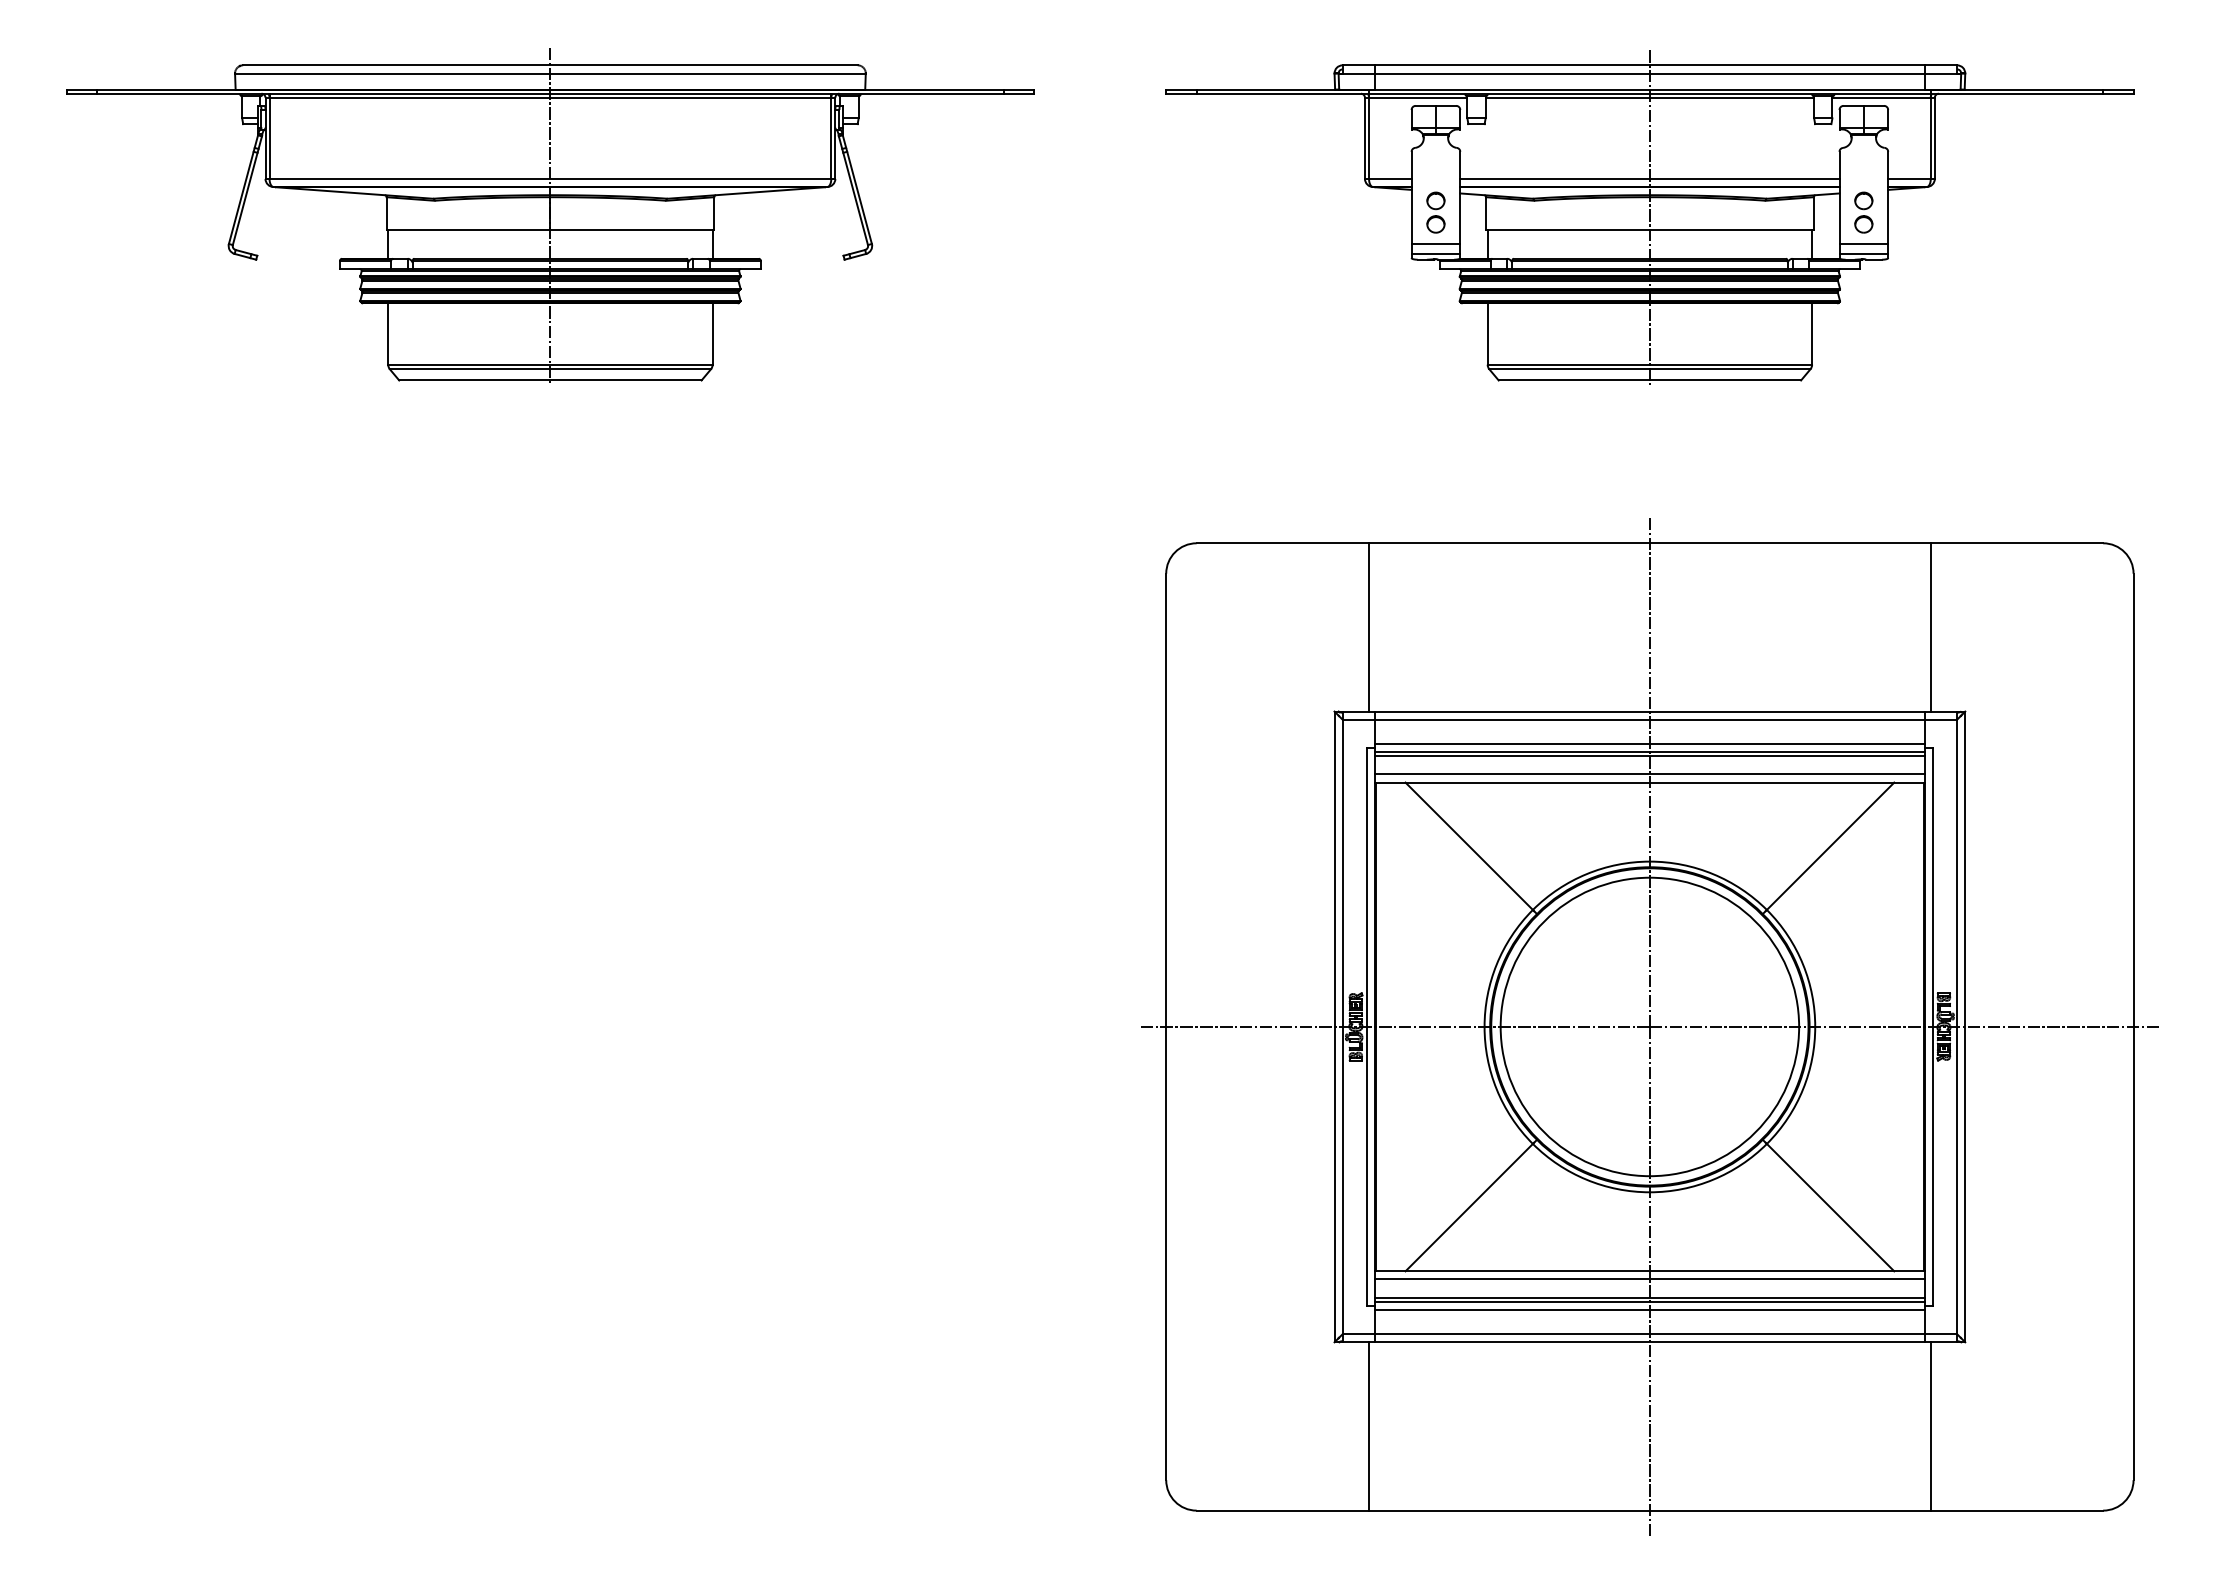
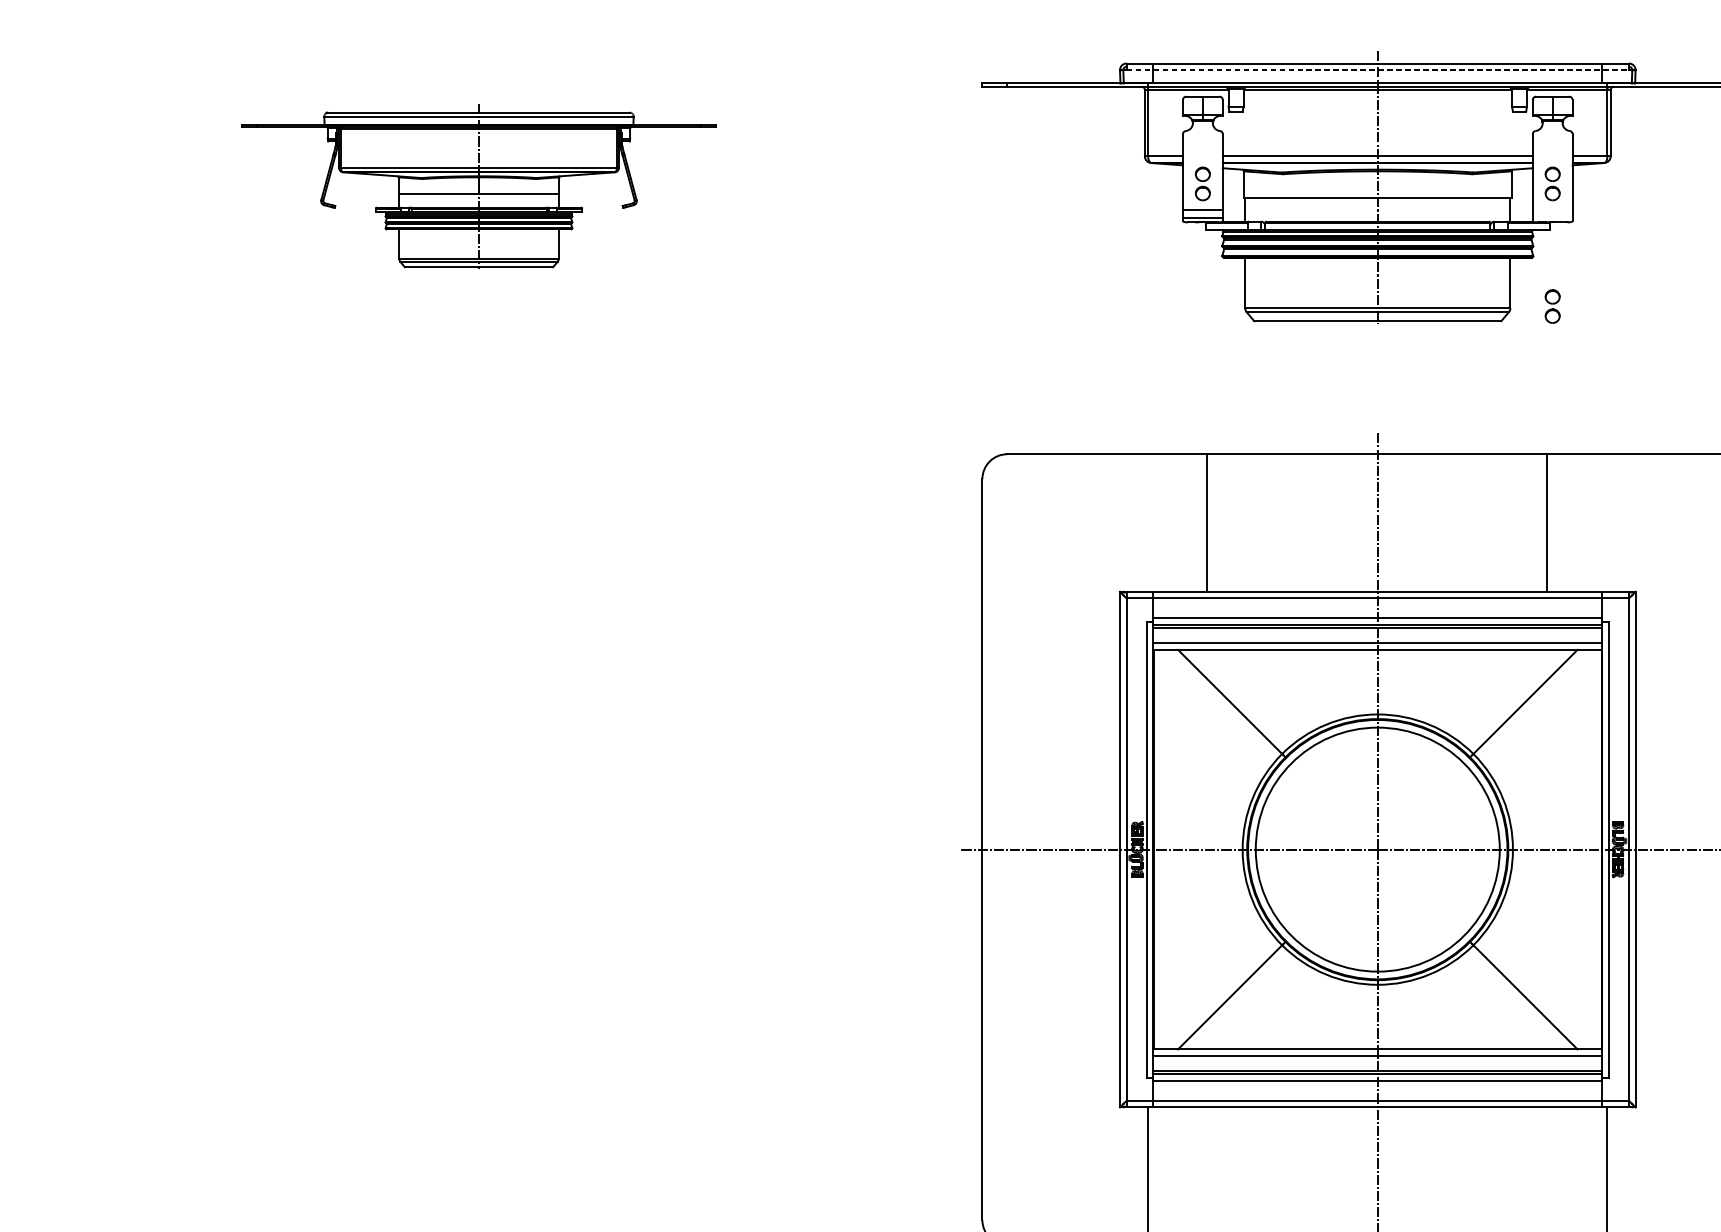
line: (1650, 73) -> (1378, 70), solid -> dashed
part: (550, 215) -> (479, 186), size x0.6
line: (1863, 244) -> (1552, 209), removed
line: (1863, 253) -> (1552, 217), removed
part: (1863, 362) -> (1552, 306), added
line: (1369, 627) -> (1207, 523), moved
line: (1930, 627) -> (1546, 523), moved

